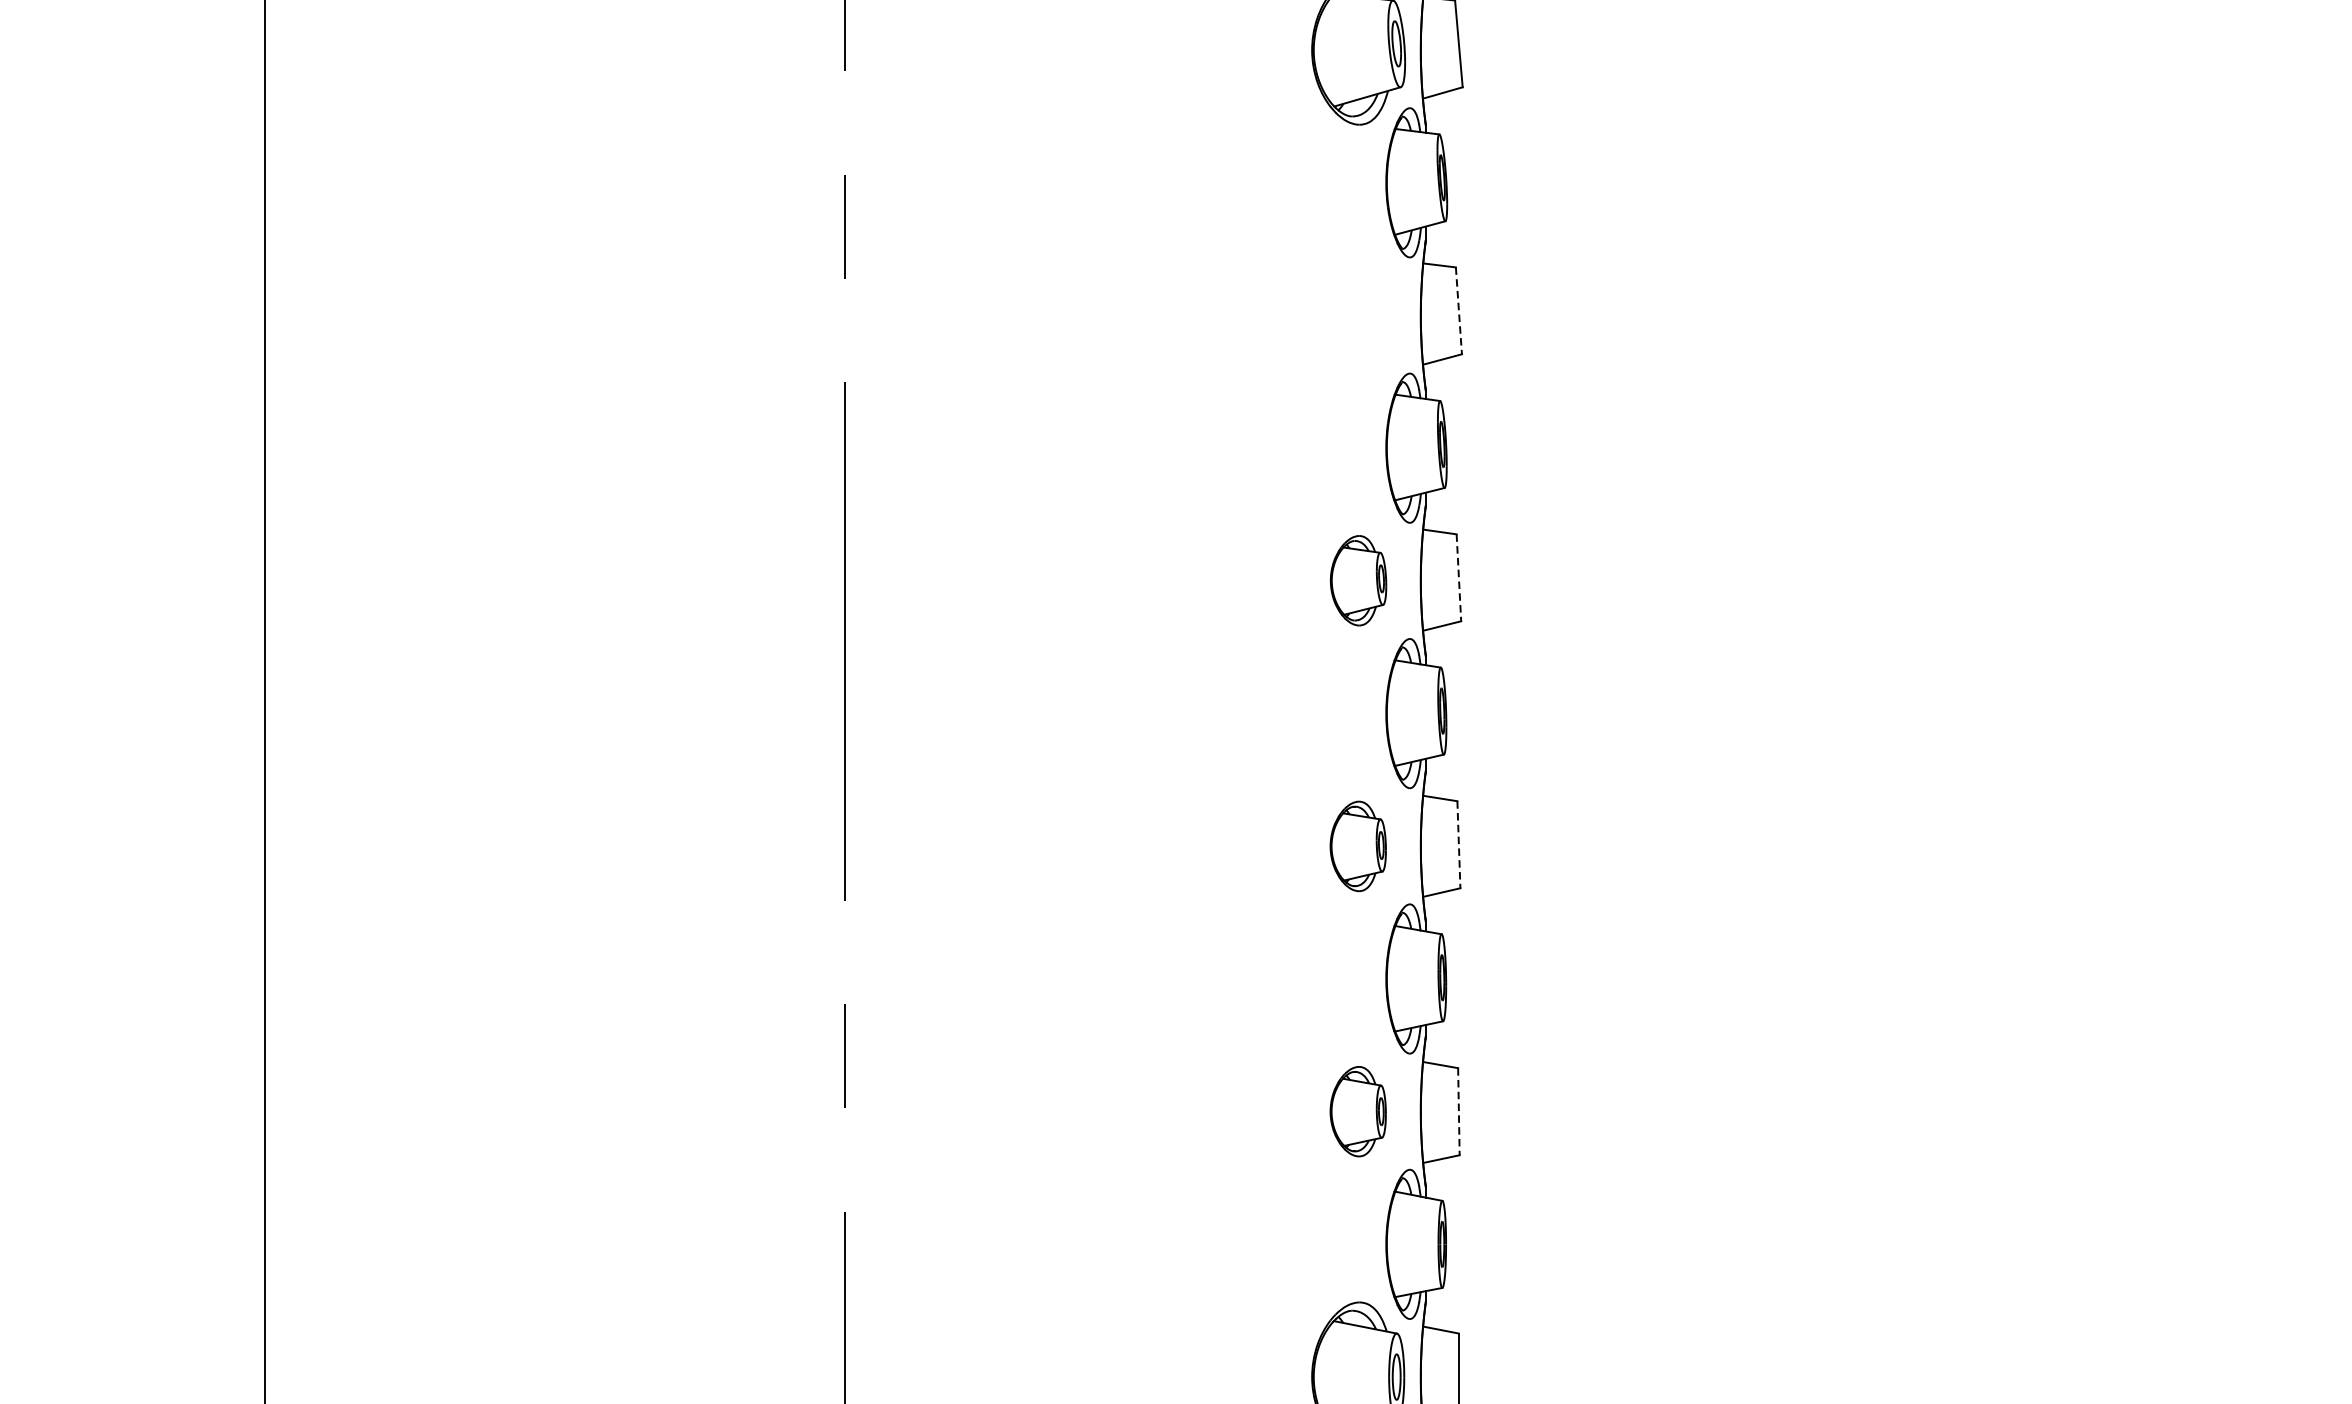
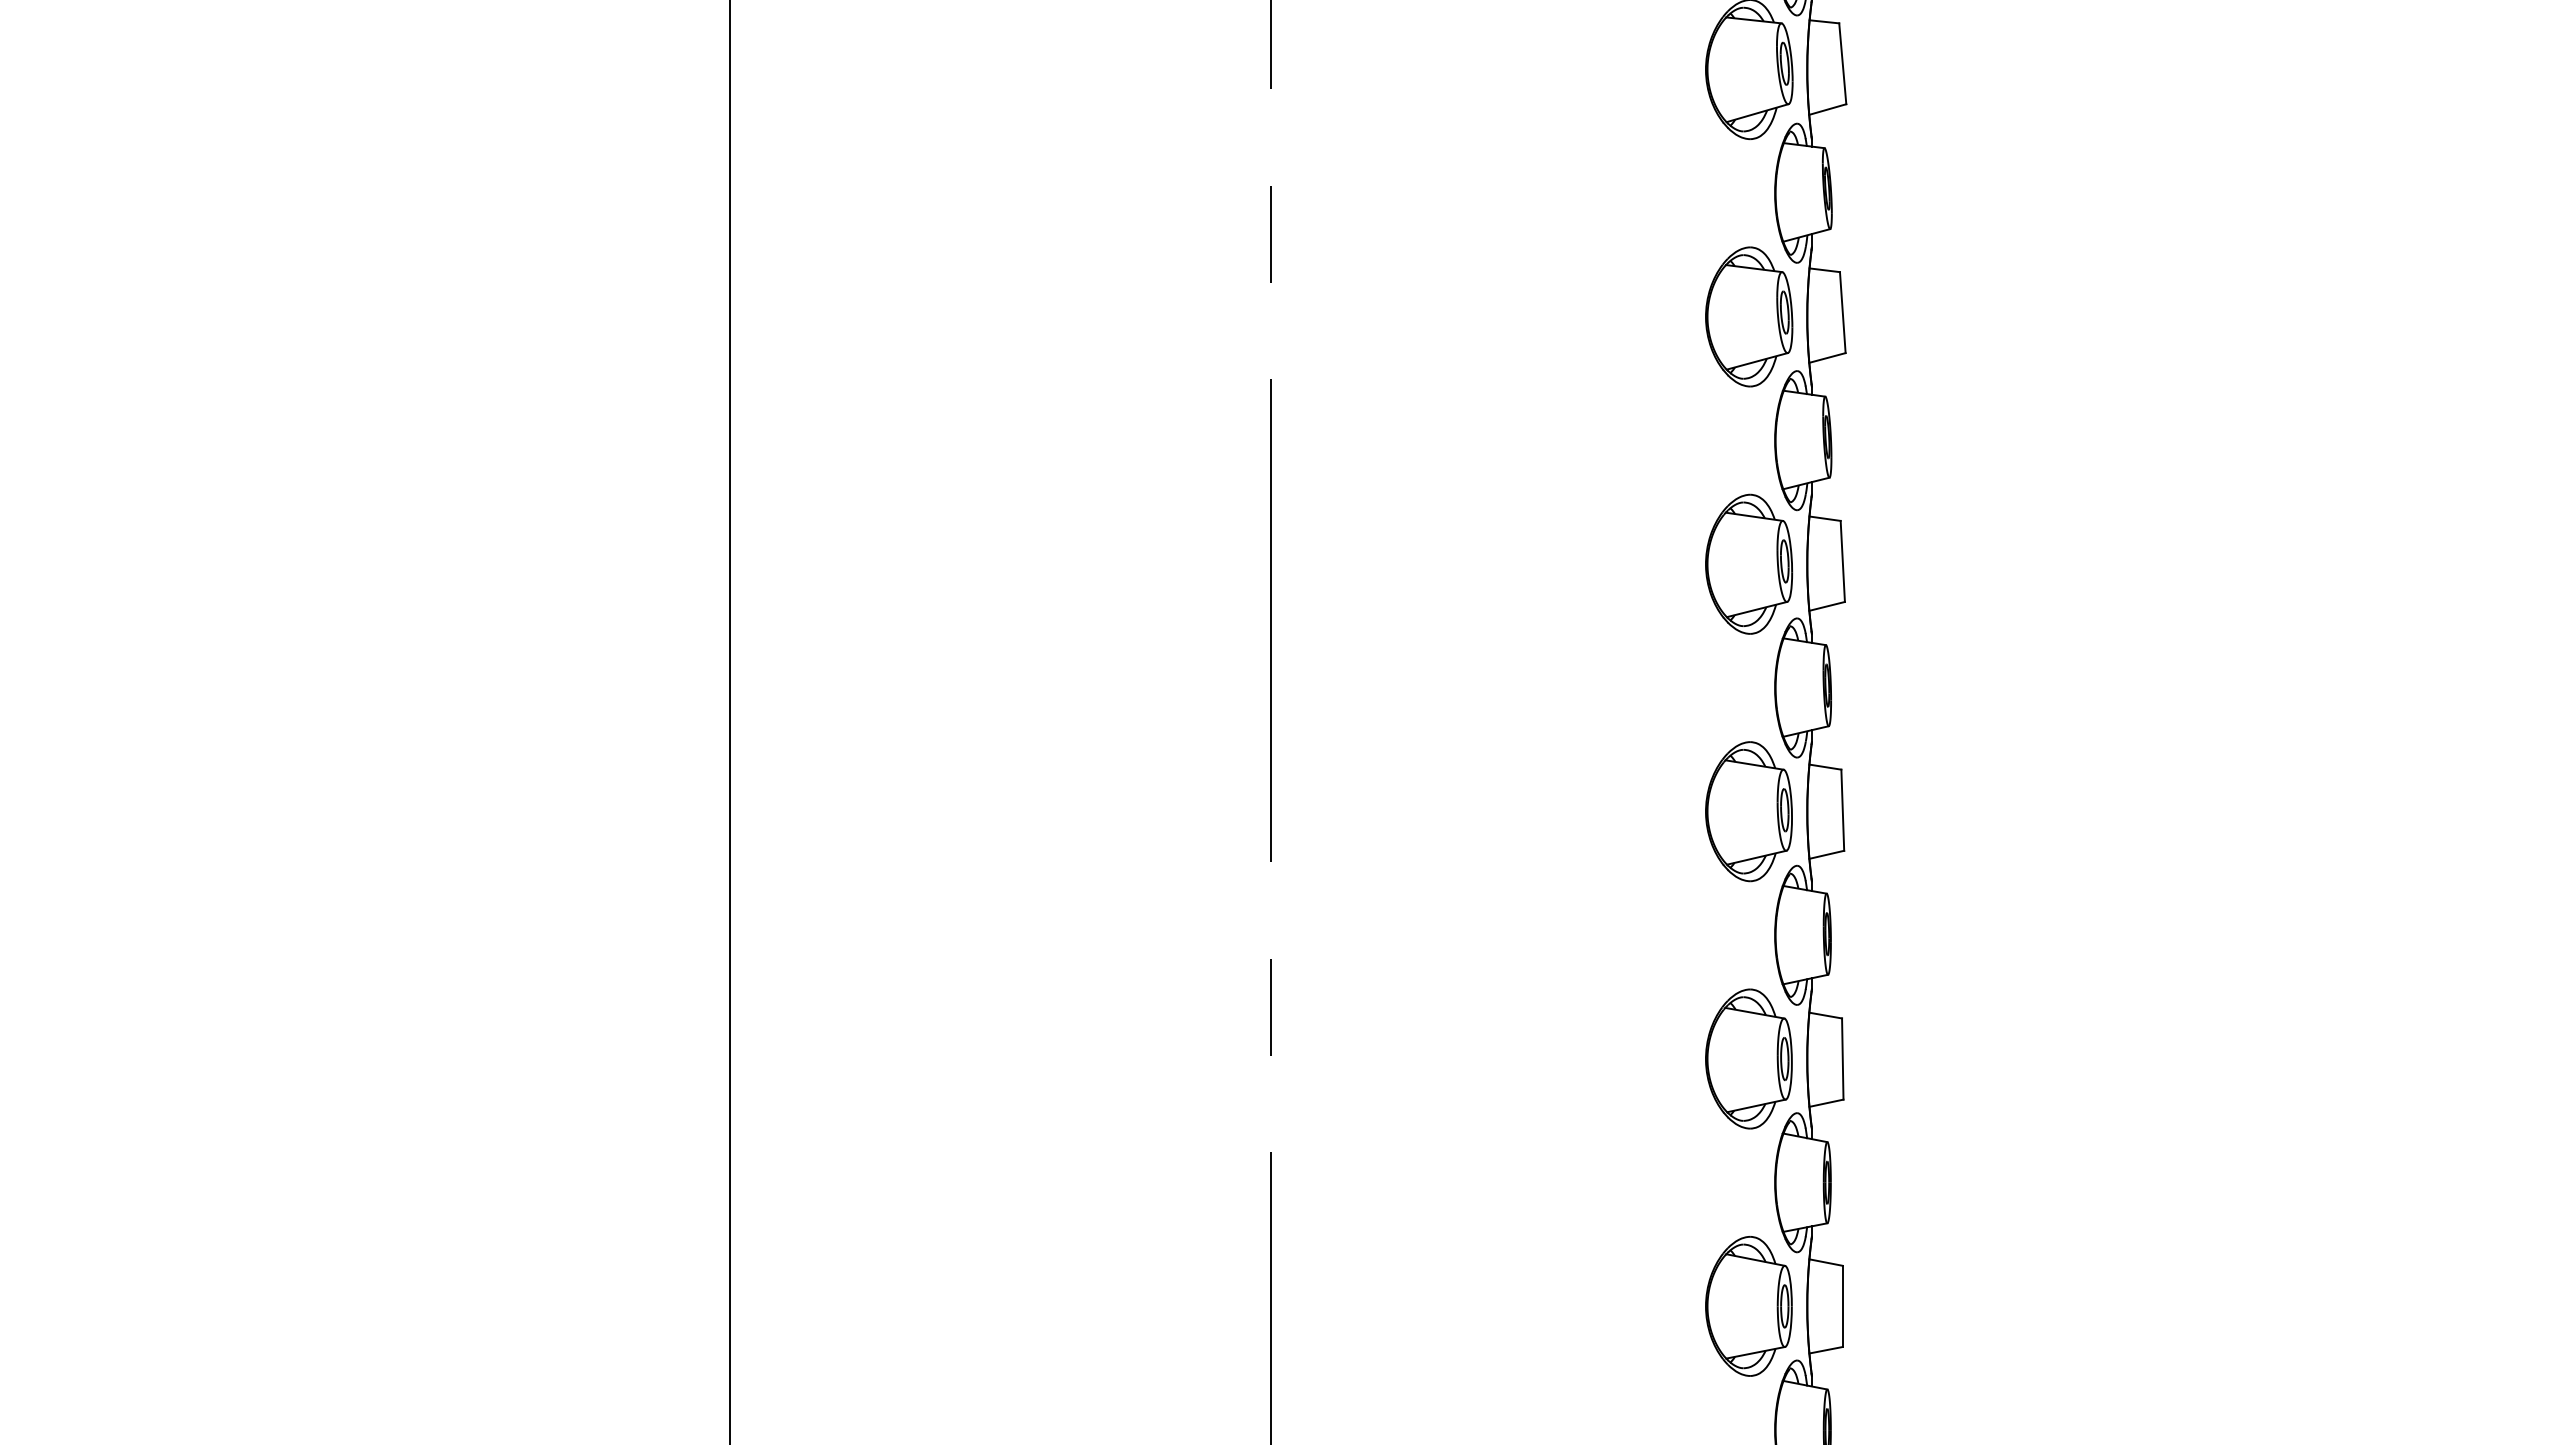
line: (1458, 310) -> (1842, 312), dashed -> solid
part: (1358, 315) -> (1749, 316), added
line: (1458, 577) -> (1842, 561), dashed -> solid
part: (1358, 580) -> (1749, 563), size x1.67
line: (1458, 845) -> (1842, 810), dashed -> solid
part: (1357, 846) -> (1748, 811), size x1.67
part: (1357, 1111) -> (1748, 1058), size x1.67
line: (1458, 1112) -> (1842, 1059), dashed -> solid

